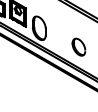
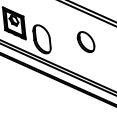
part: (78, 46) -> (85, 41), moved

